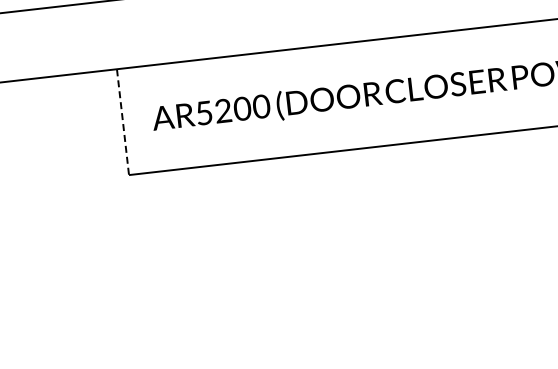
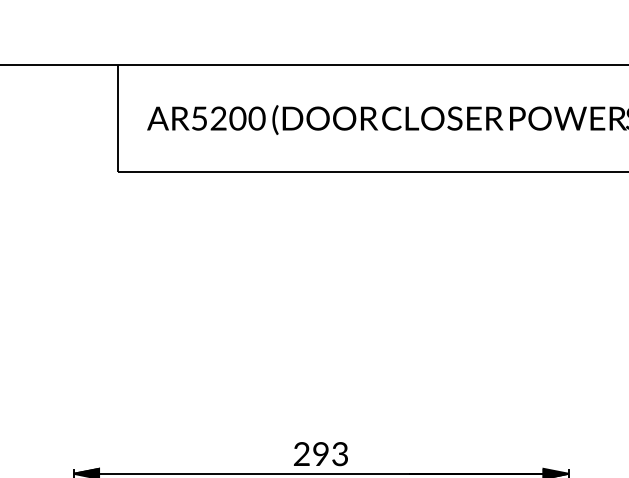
line: (122, 122) -> (117, 118), dashed -> solid

